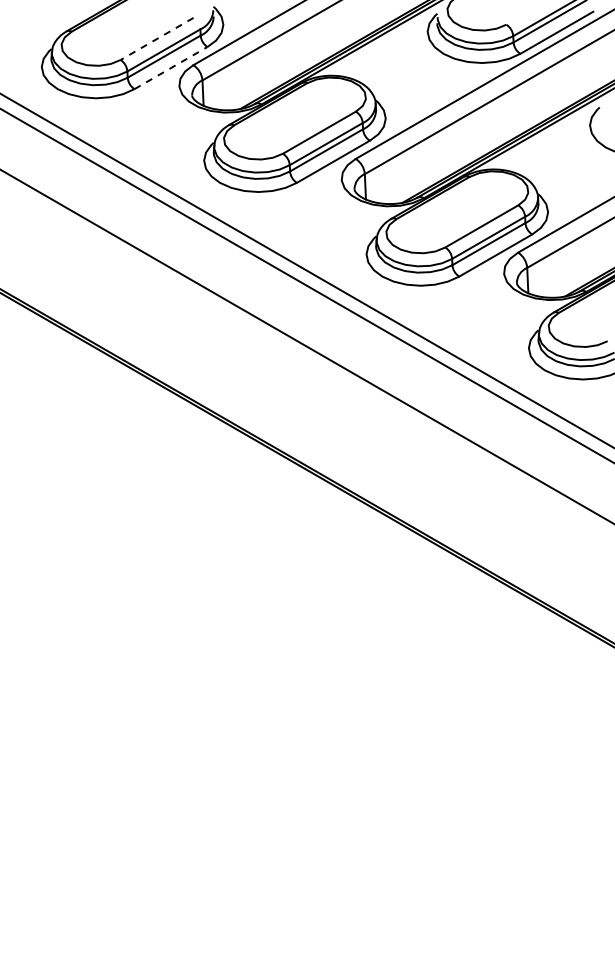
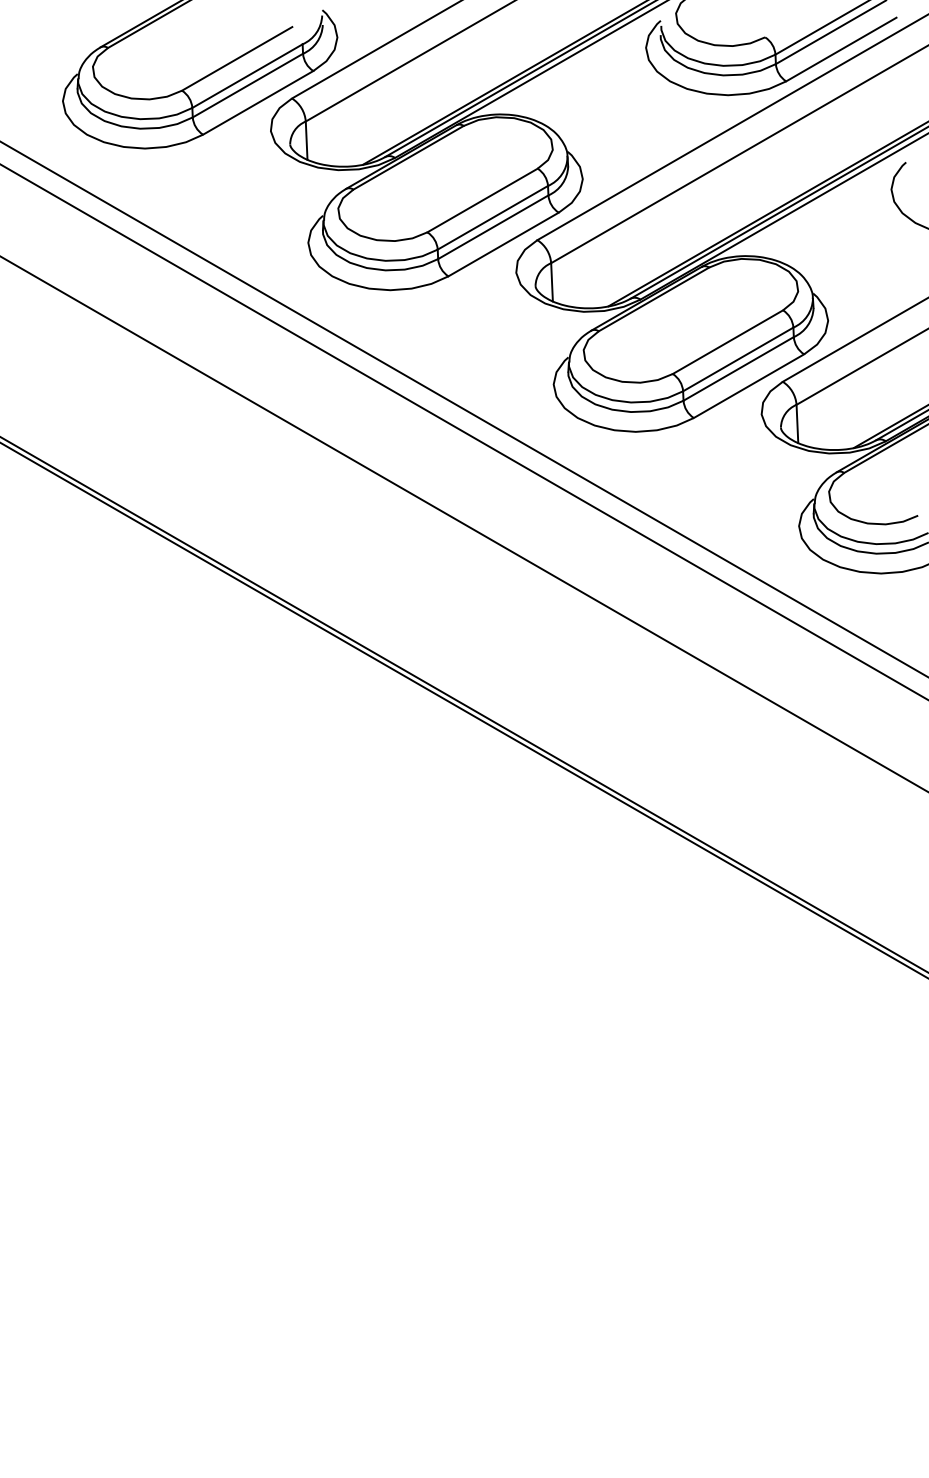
line: (156, 39) -> (236, 59), dashed -> solid
line: (171, 67) -> (258, 101), dashed -> solid

